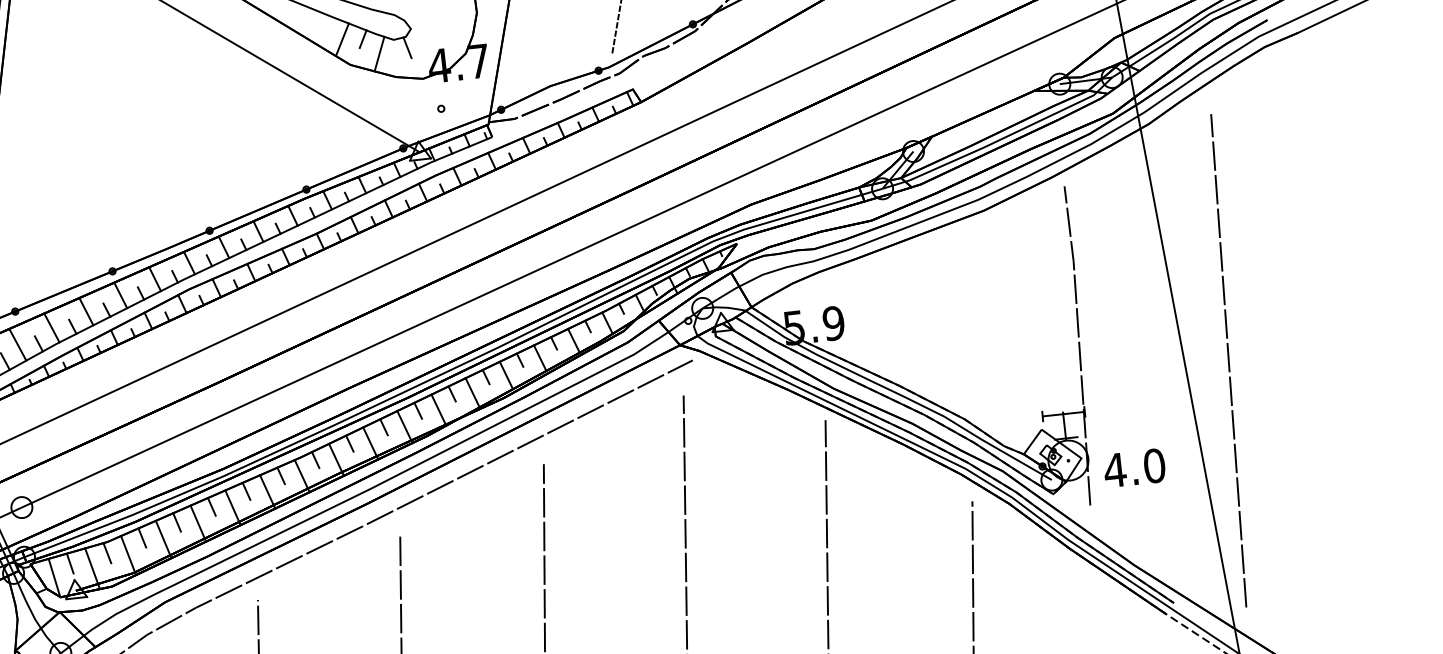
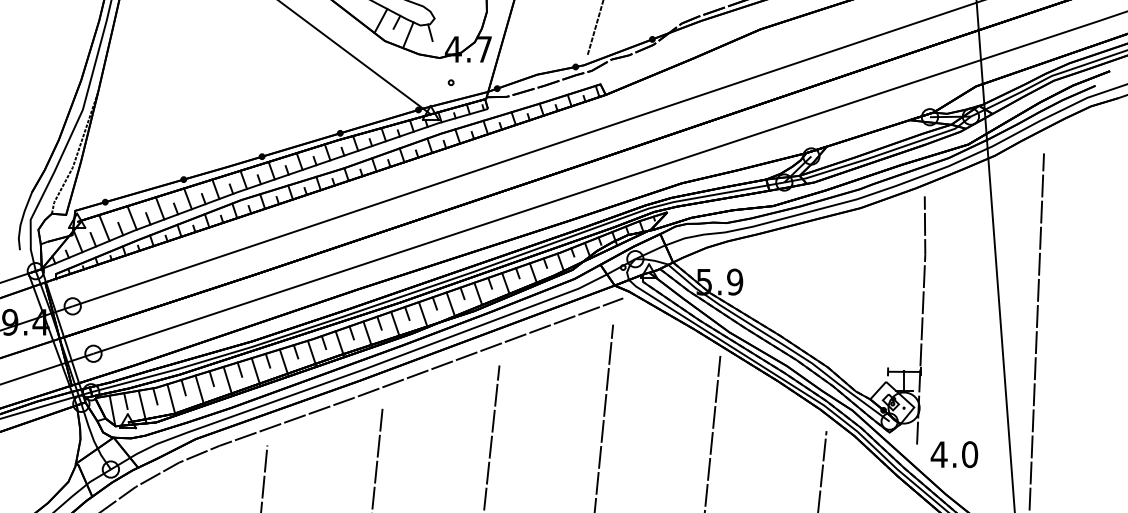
text: (1134, 468) -> (954, 454), moved

